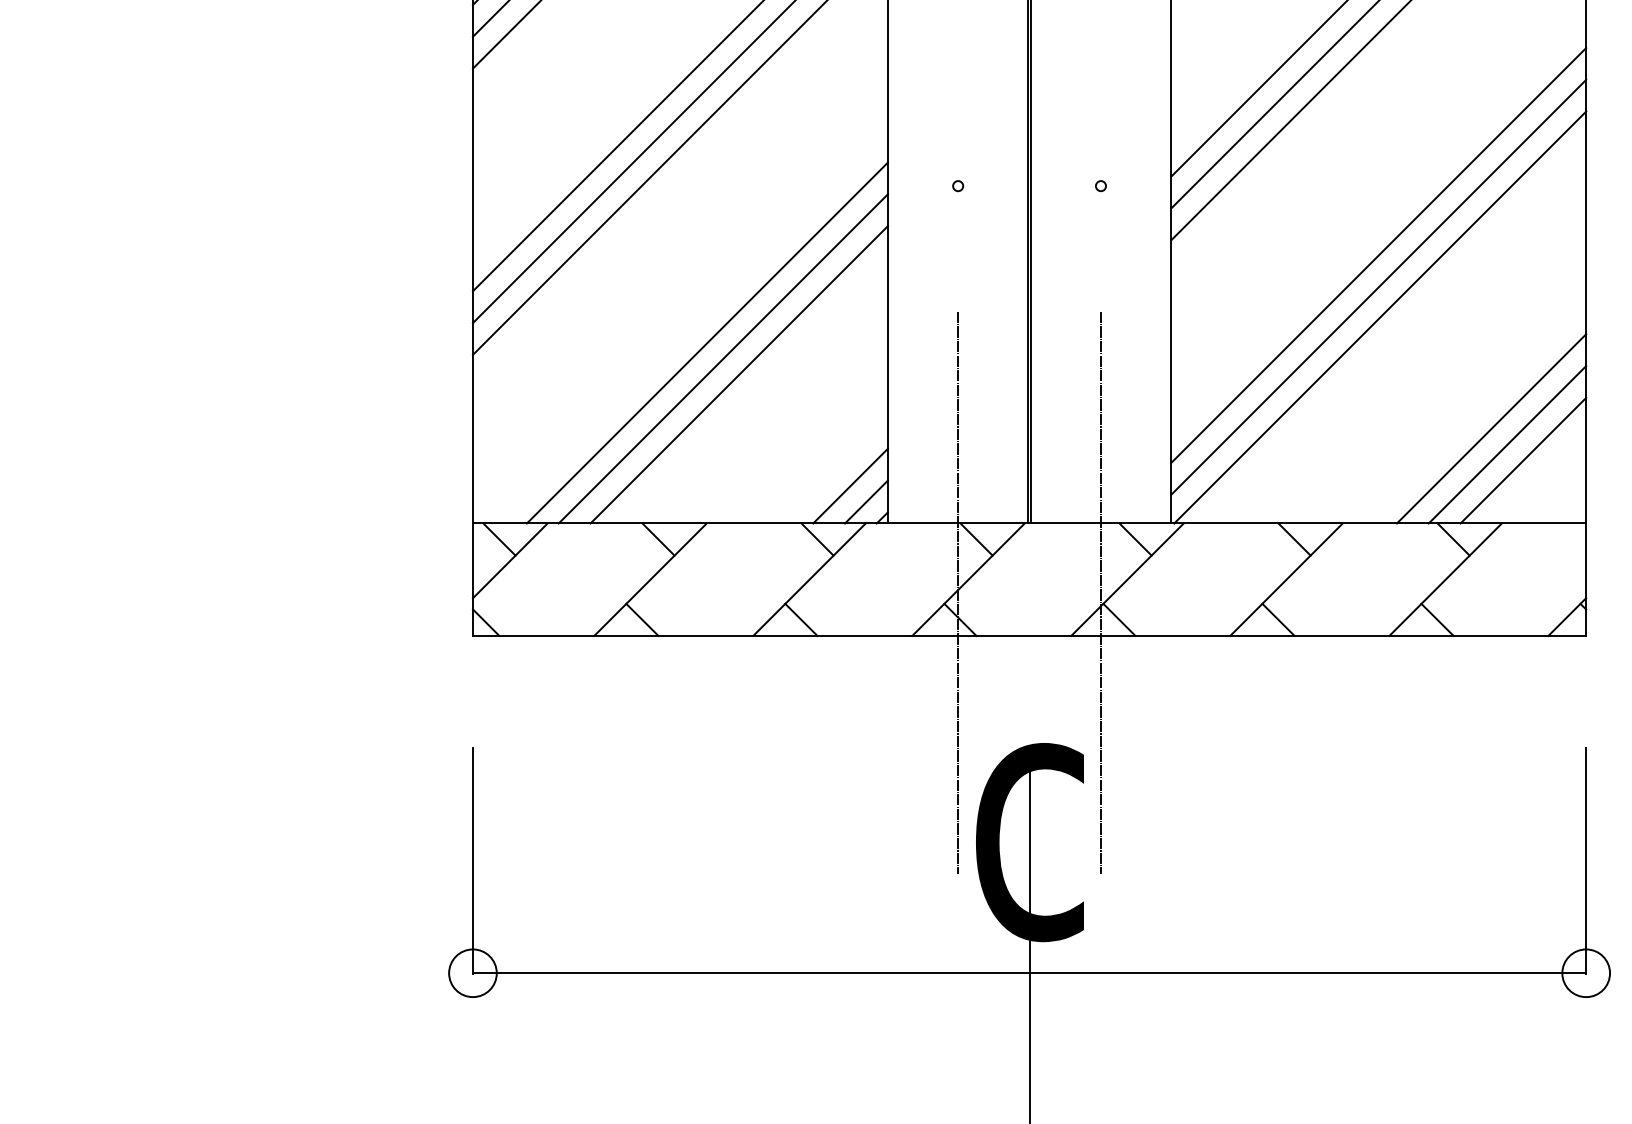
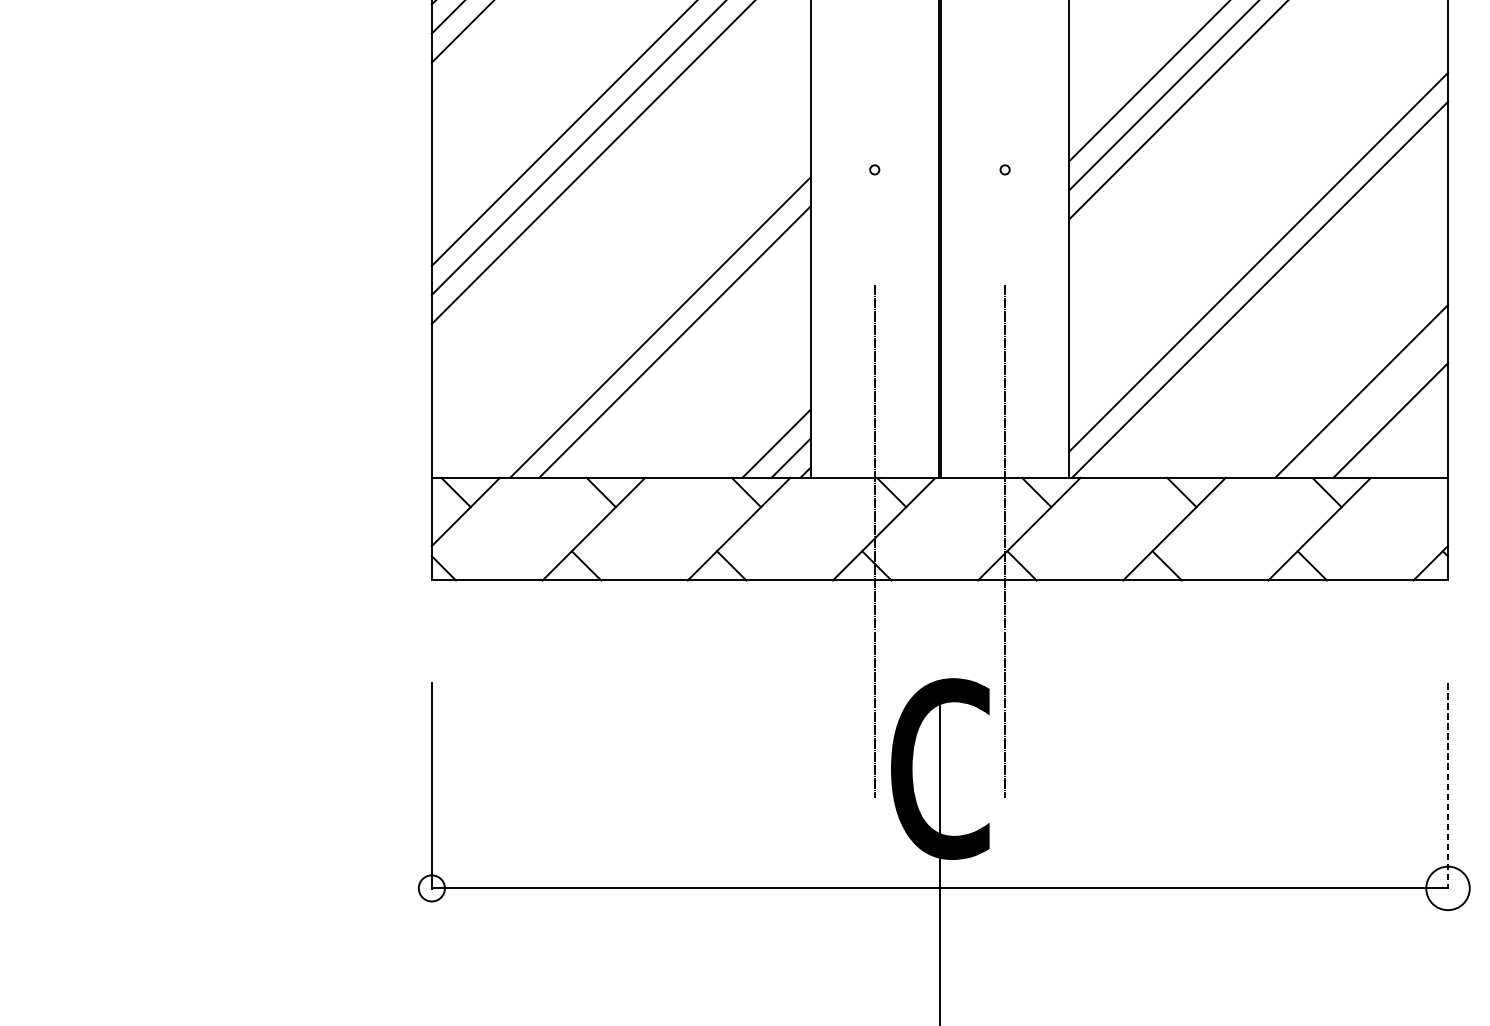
line: (1378, 255) -> (1258, 233), removed
line: (706, 342) -> (645, 312), removed
line: (1507, 444) -> (1376, 405), removed
line: (1586, 861) -> (1448, 786), solid -> dashed
circle: (472, 973) -> (431, 888), size x0.6

